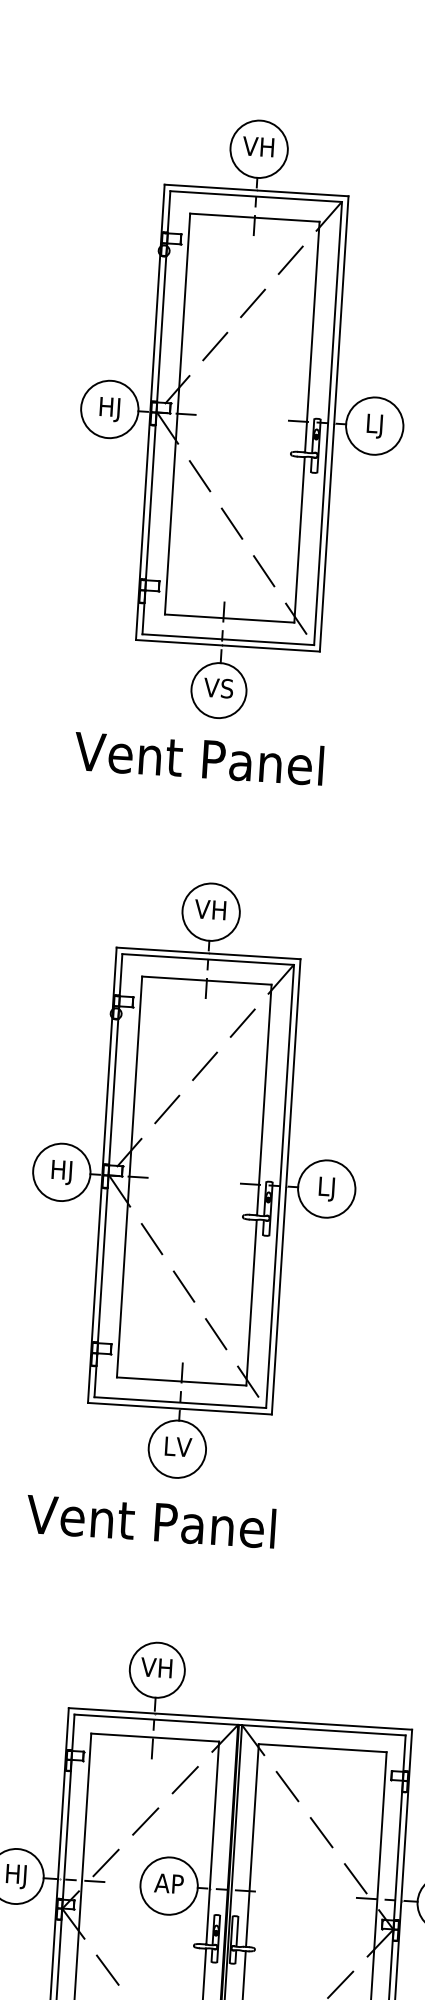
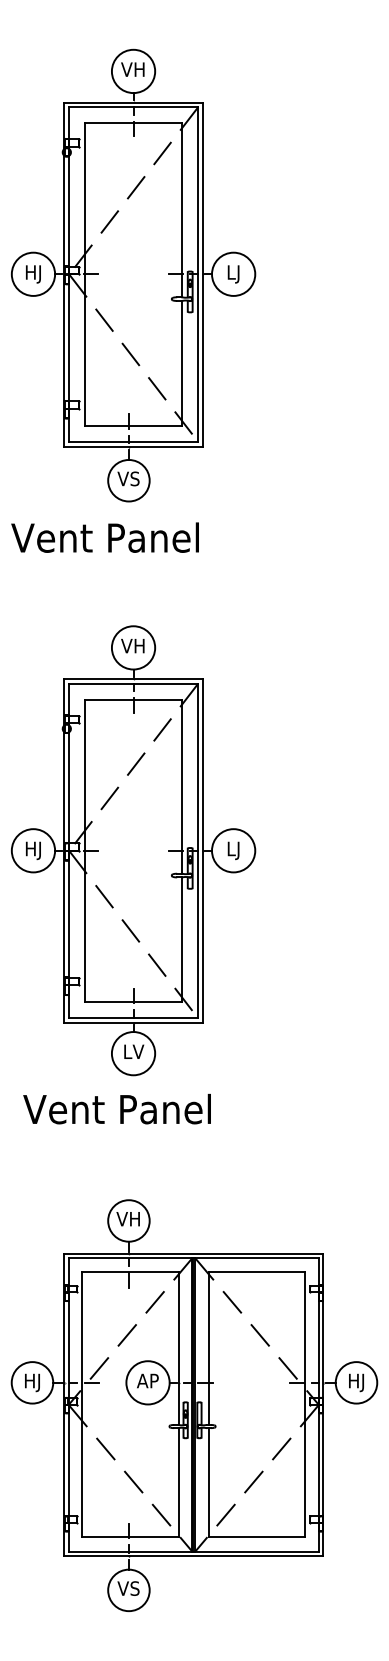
text: (198, 758) -> (104, 537), moved

